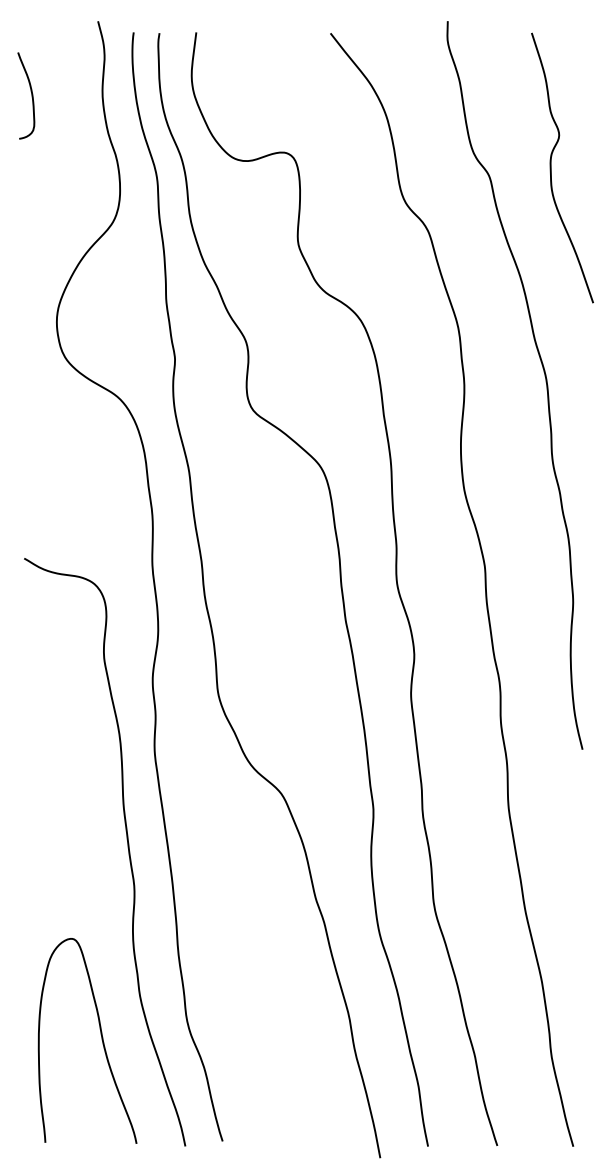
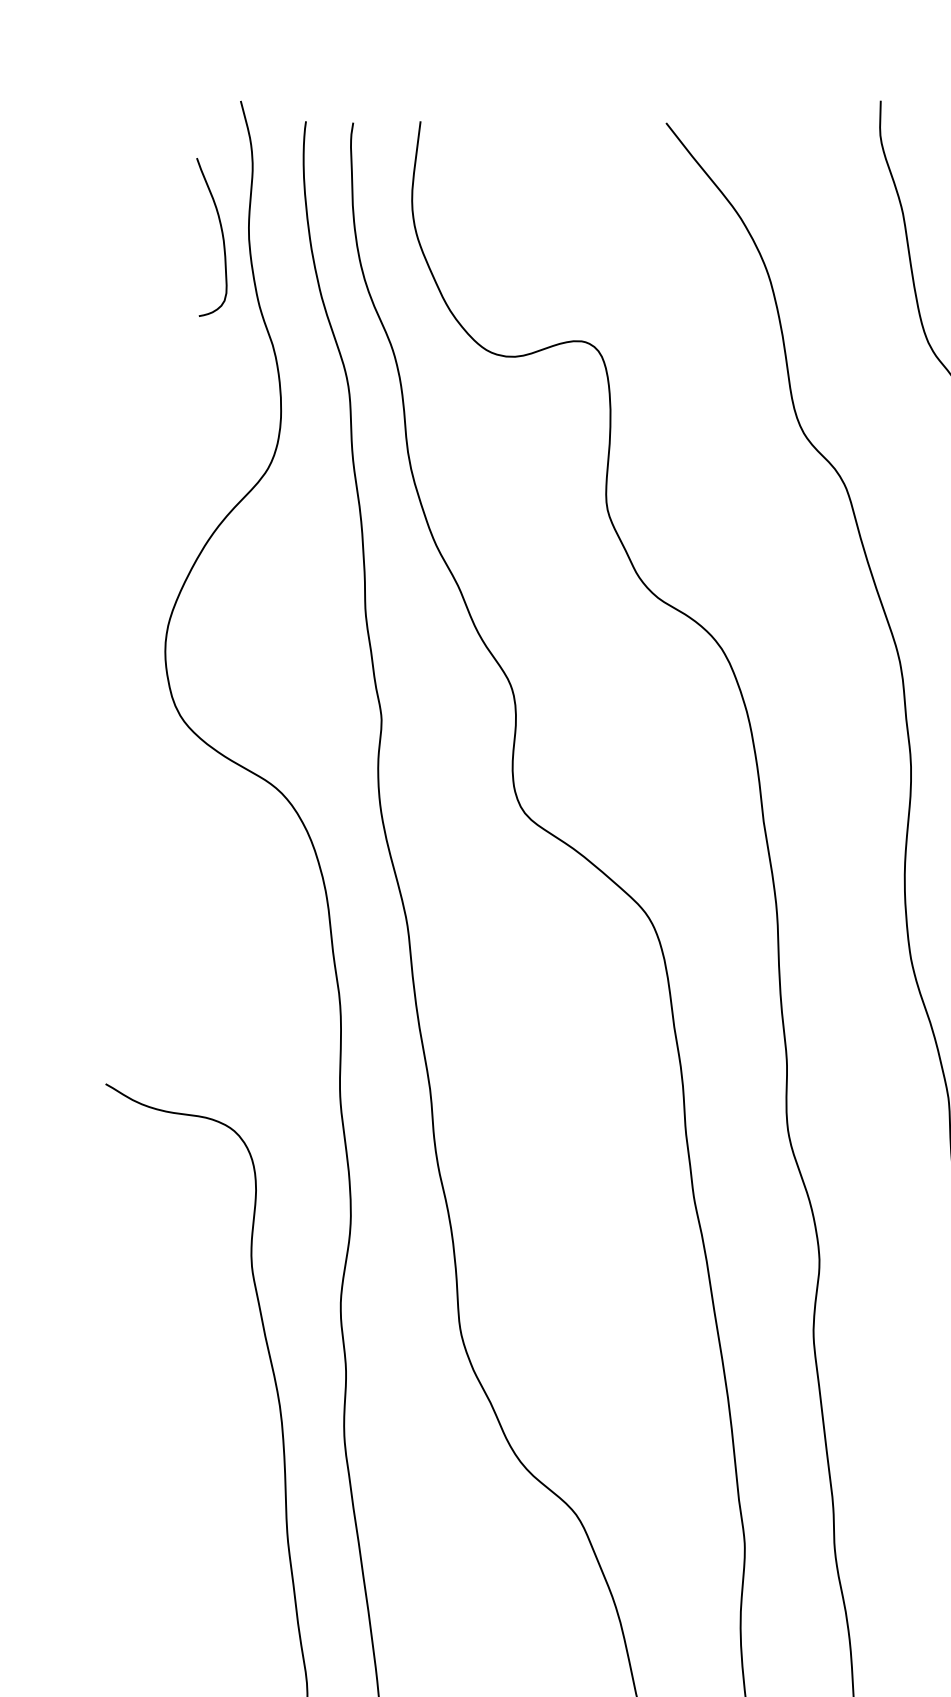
curve: (31, 95) -> (221, 236), moved

